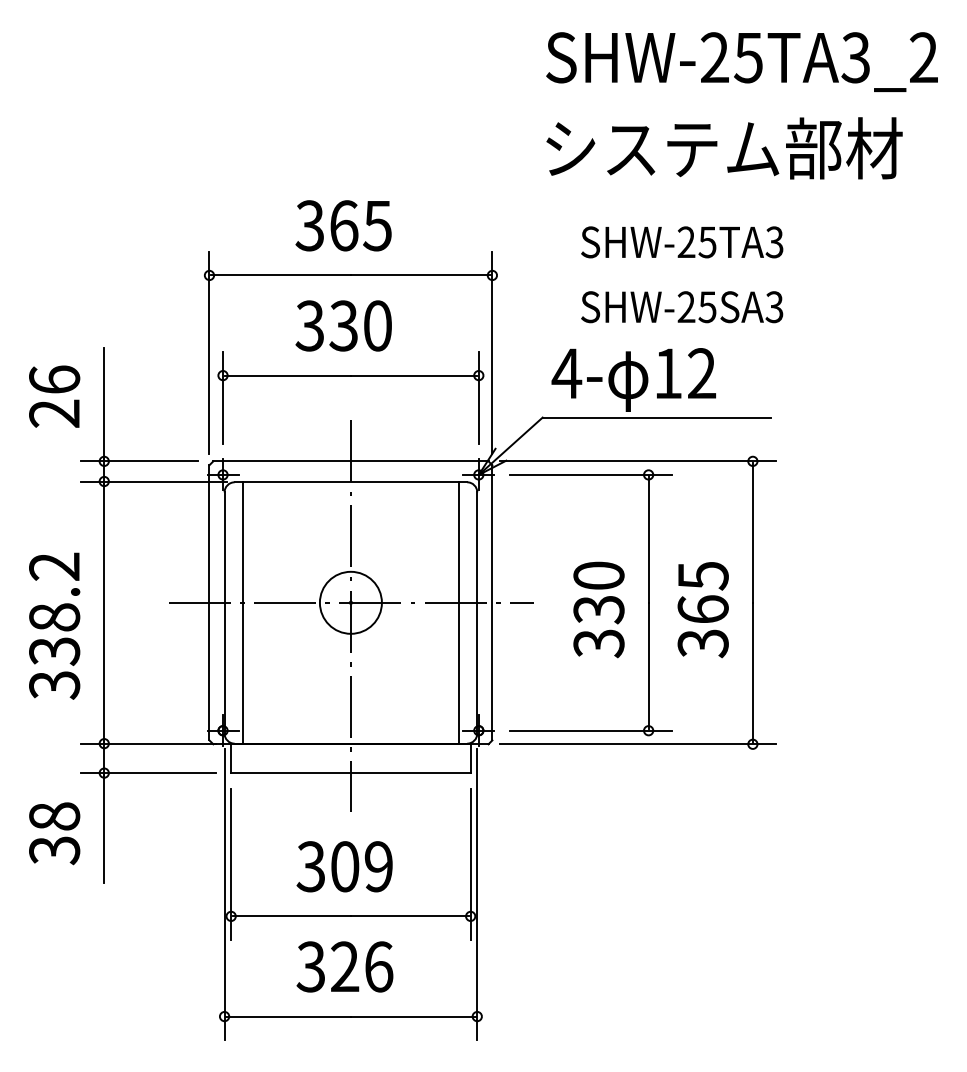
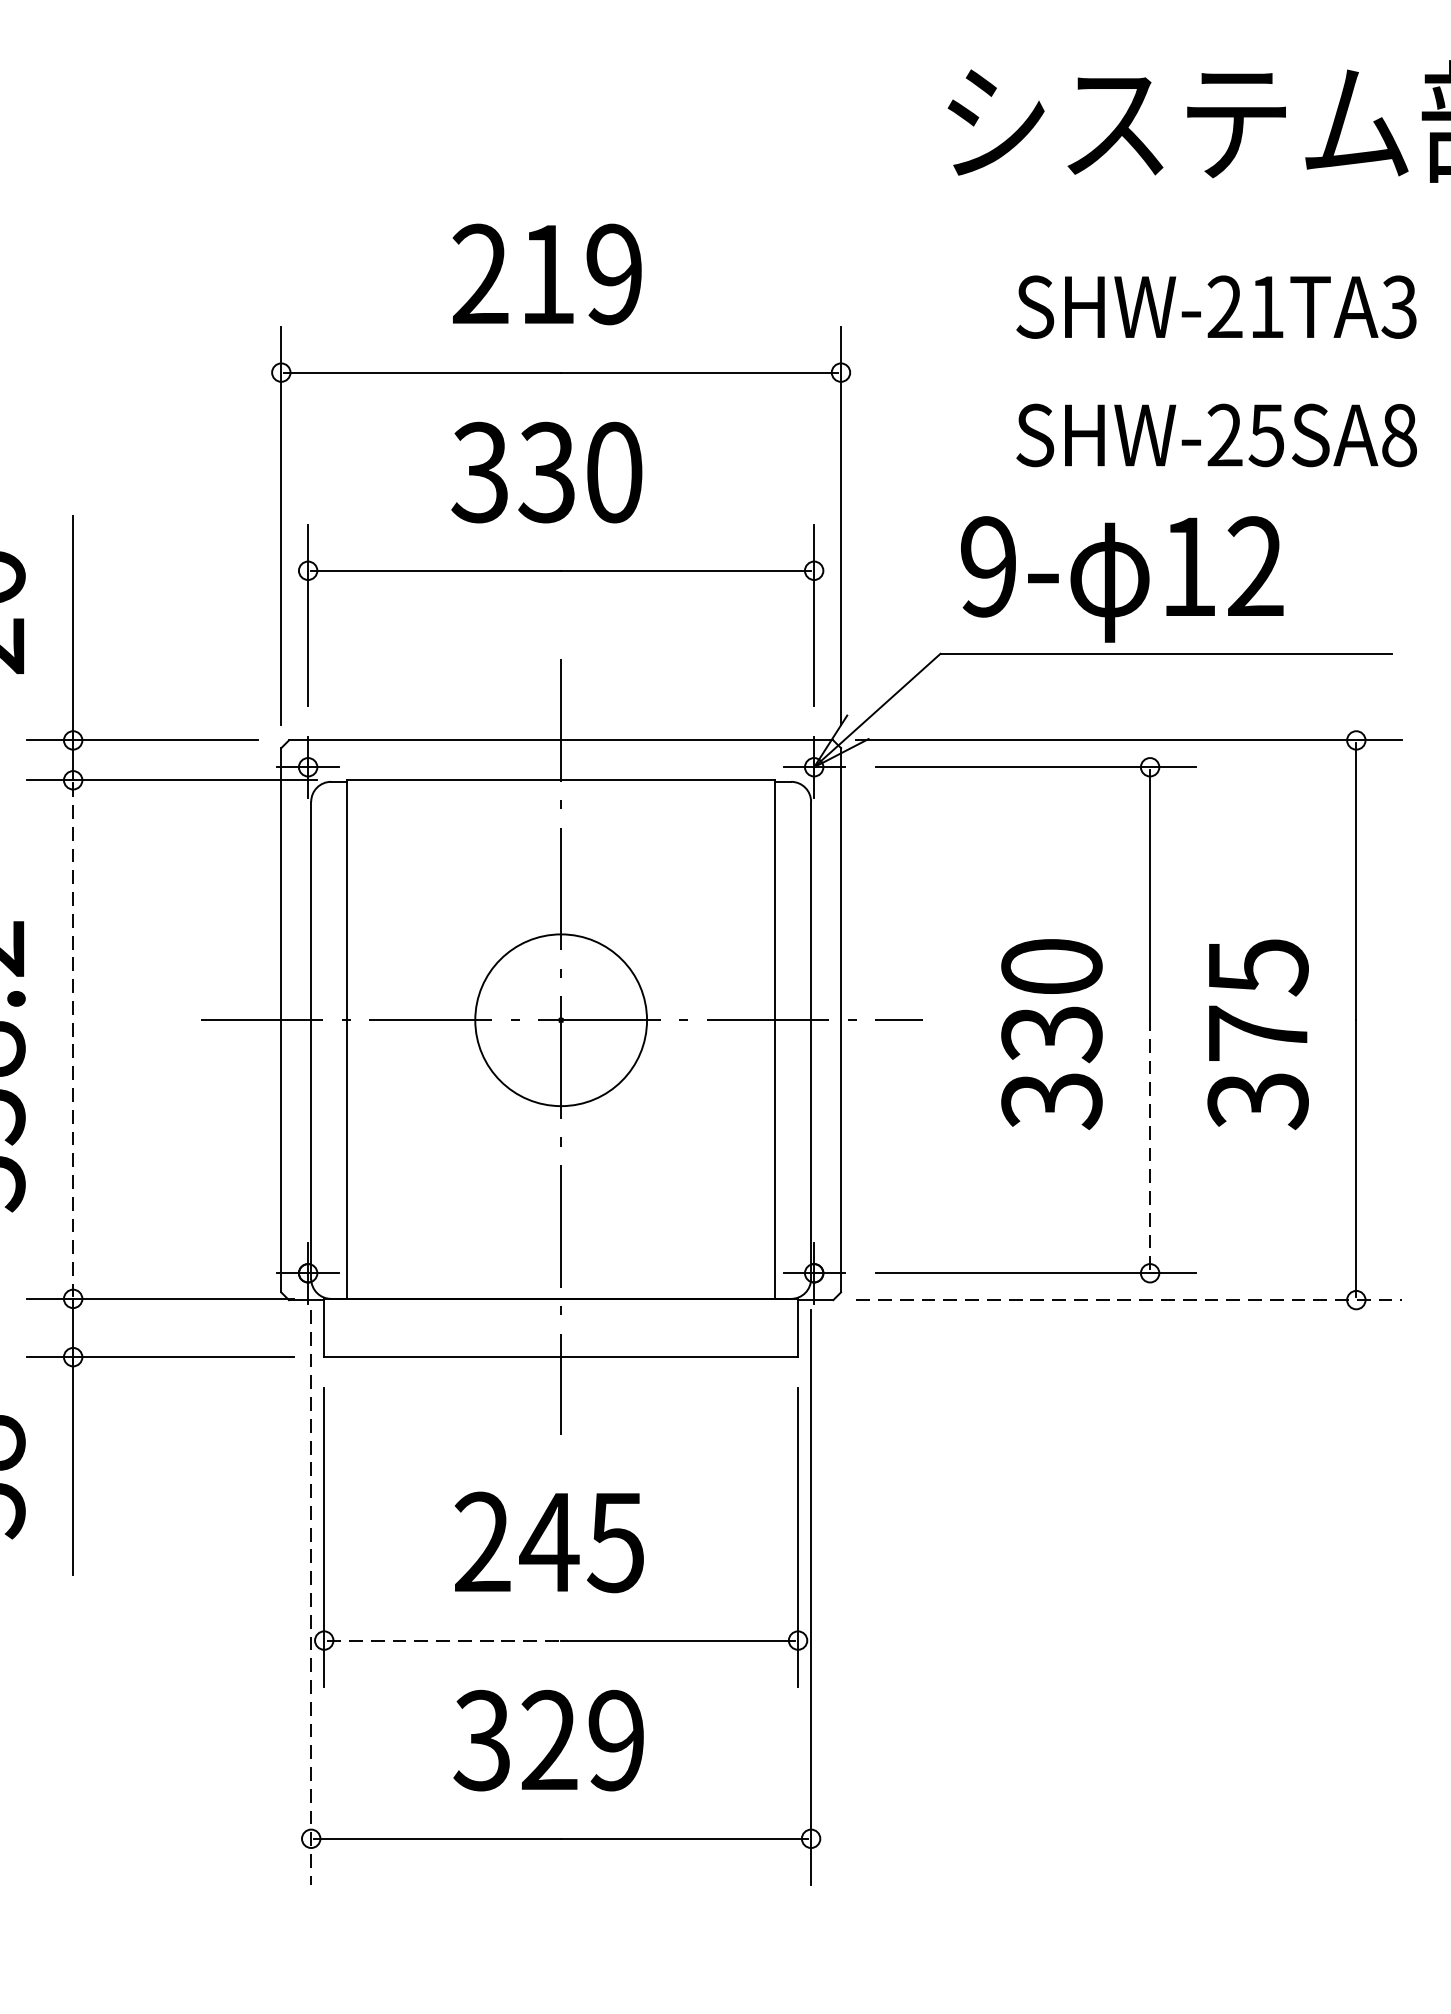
text: (343, 225) -> (546, 273), 365 -> 219
text: (707, 242) -> (1266, 307), SHW-25TA3 -> SHW-21TA3
text: (774, 307) -> (1399, 436), SHW-25SA3 -> SHW-25SA8
text: (566, 373) -> (987, 566), 4- -> 9-
circle: (350, 602) -> (560, 1019), size x1.4
text: (702, 609) -> (1256, 1033), 365 -> 375
line: (104, 612) -> (73, 1039), solid -> dashed
line: (648, 665) -> (1149, 1144), solid -> dashed
line: (638, 744) -> (1130, 1300), solid -> dashed
text: (344, 866) -> (548, 1541), 309 -> 245
line: (224, 895) -> (311, 1599), solid -> dashed
line: (292, 916) -> (445, 1640), solid -> dashed
text: (378, 966) -> (615, 1739), 326 -> 329

